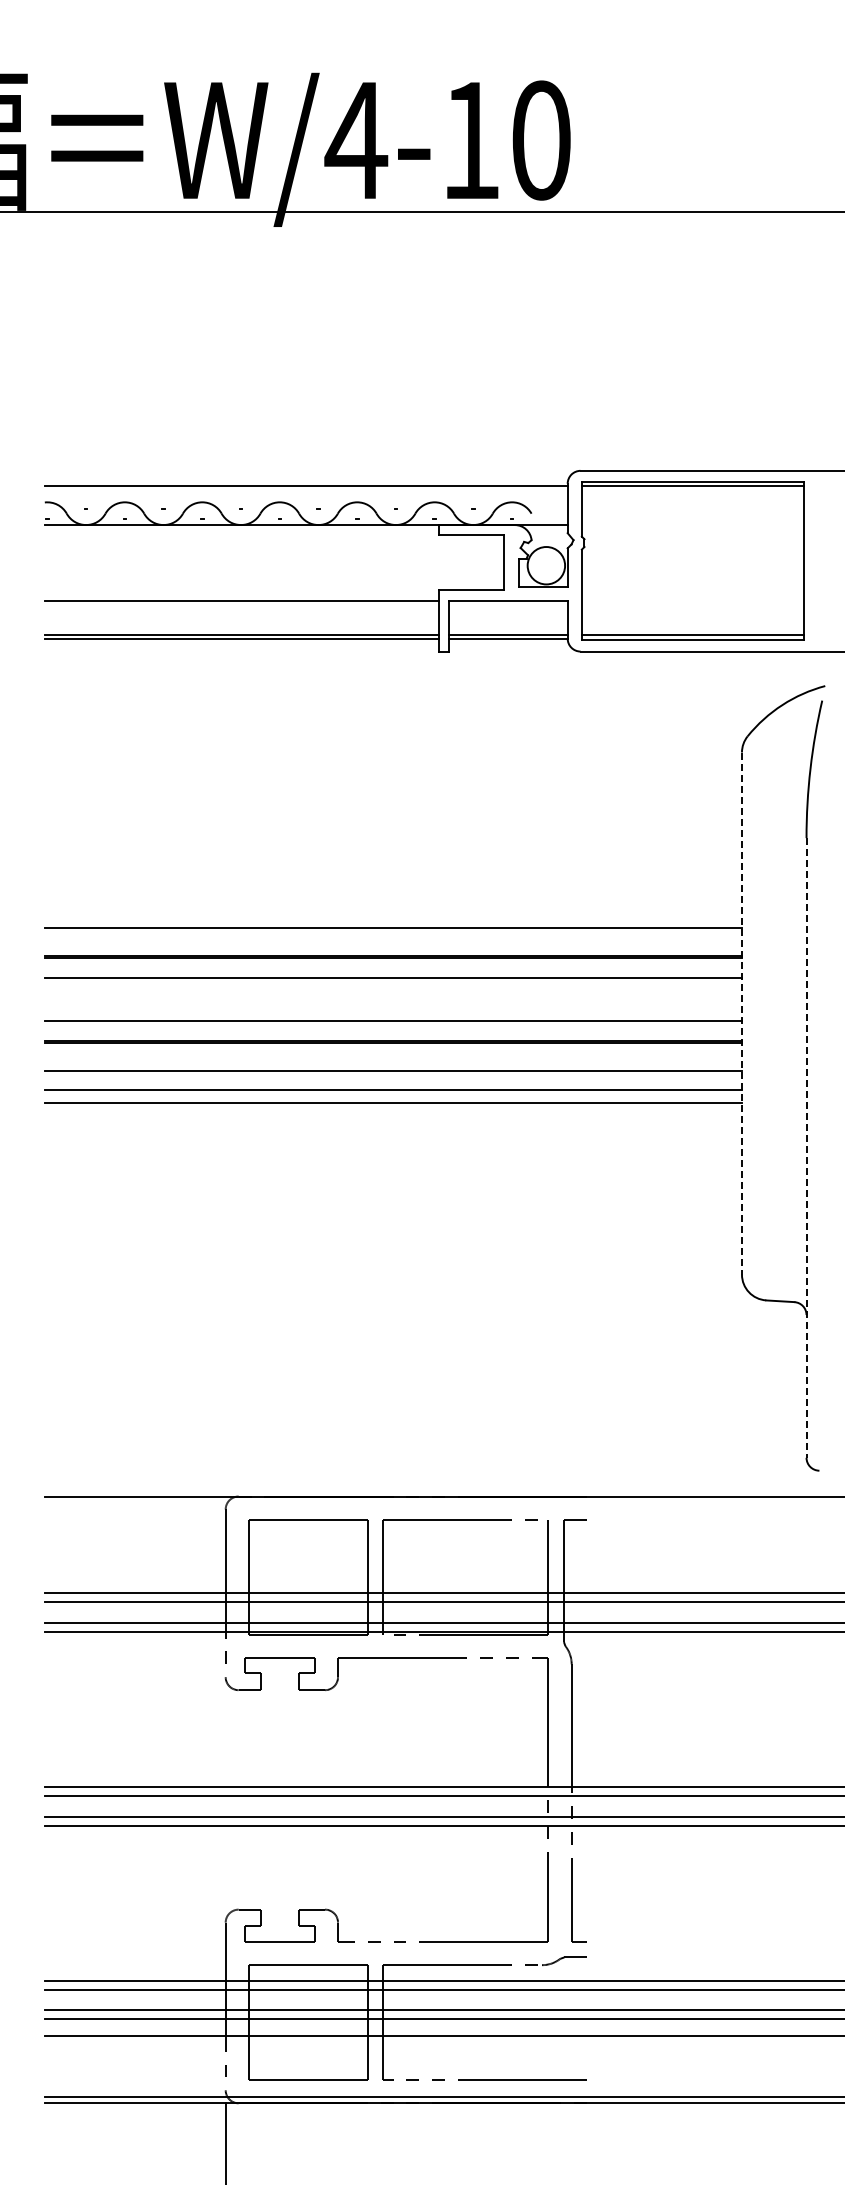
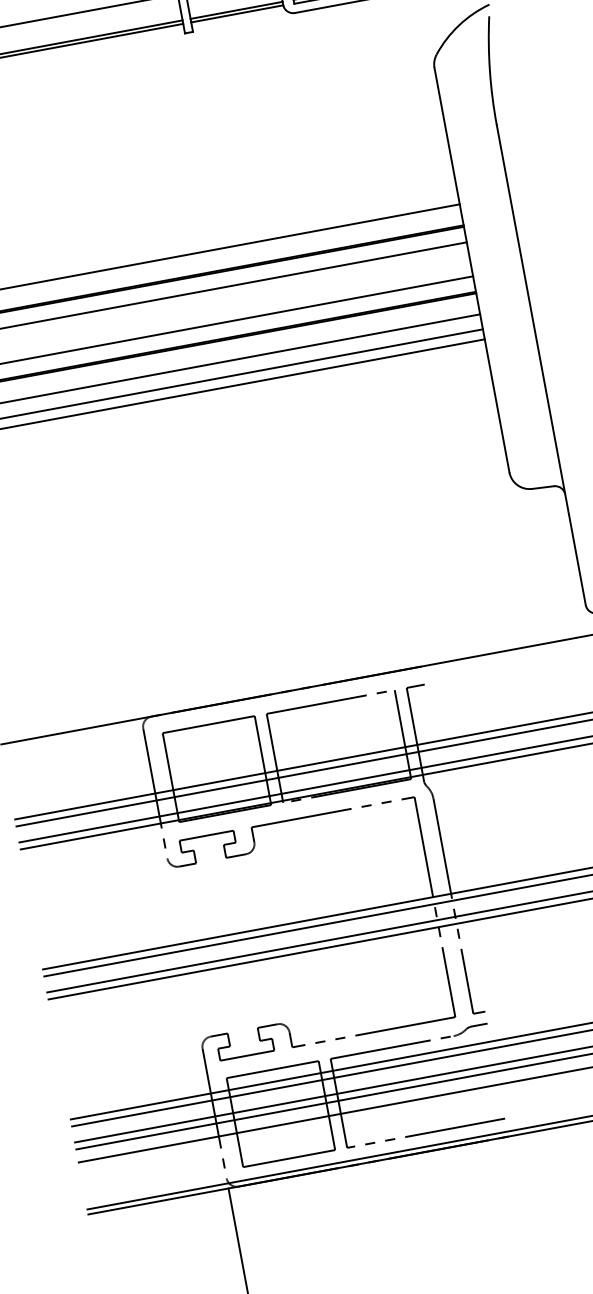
line: (741, 1014) -> (471, 271), dashed -> solid
line: (806, 1147) -> (541, 364), dashed -> solid

